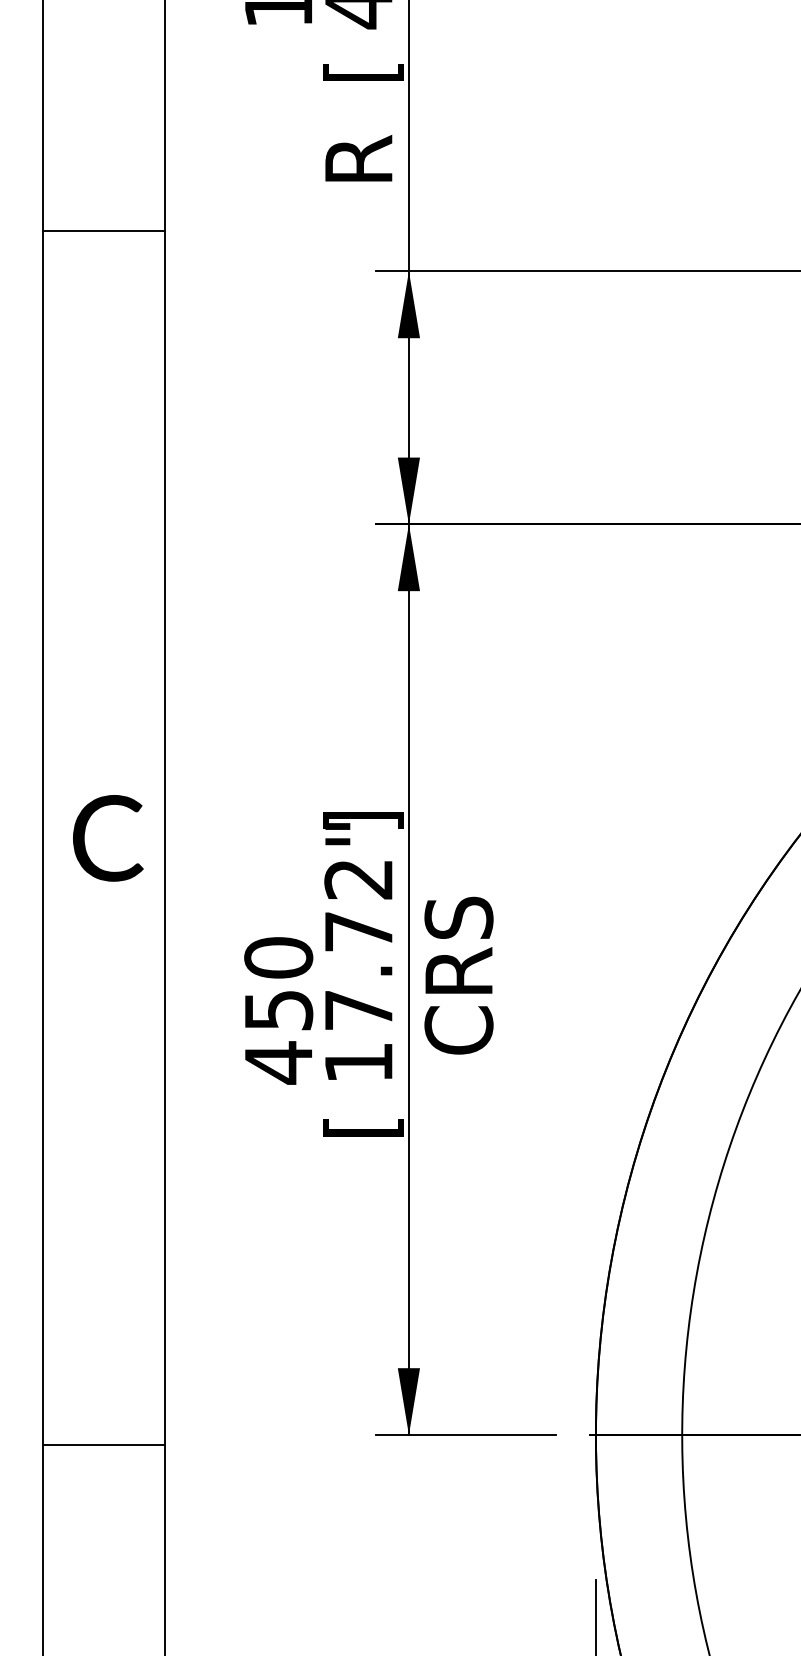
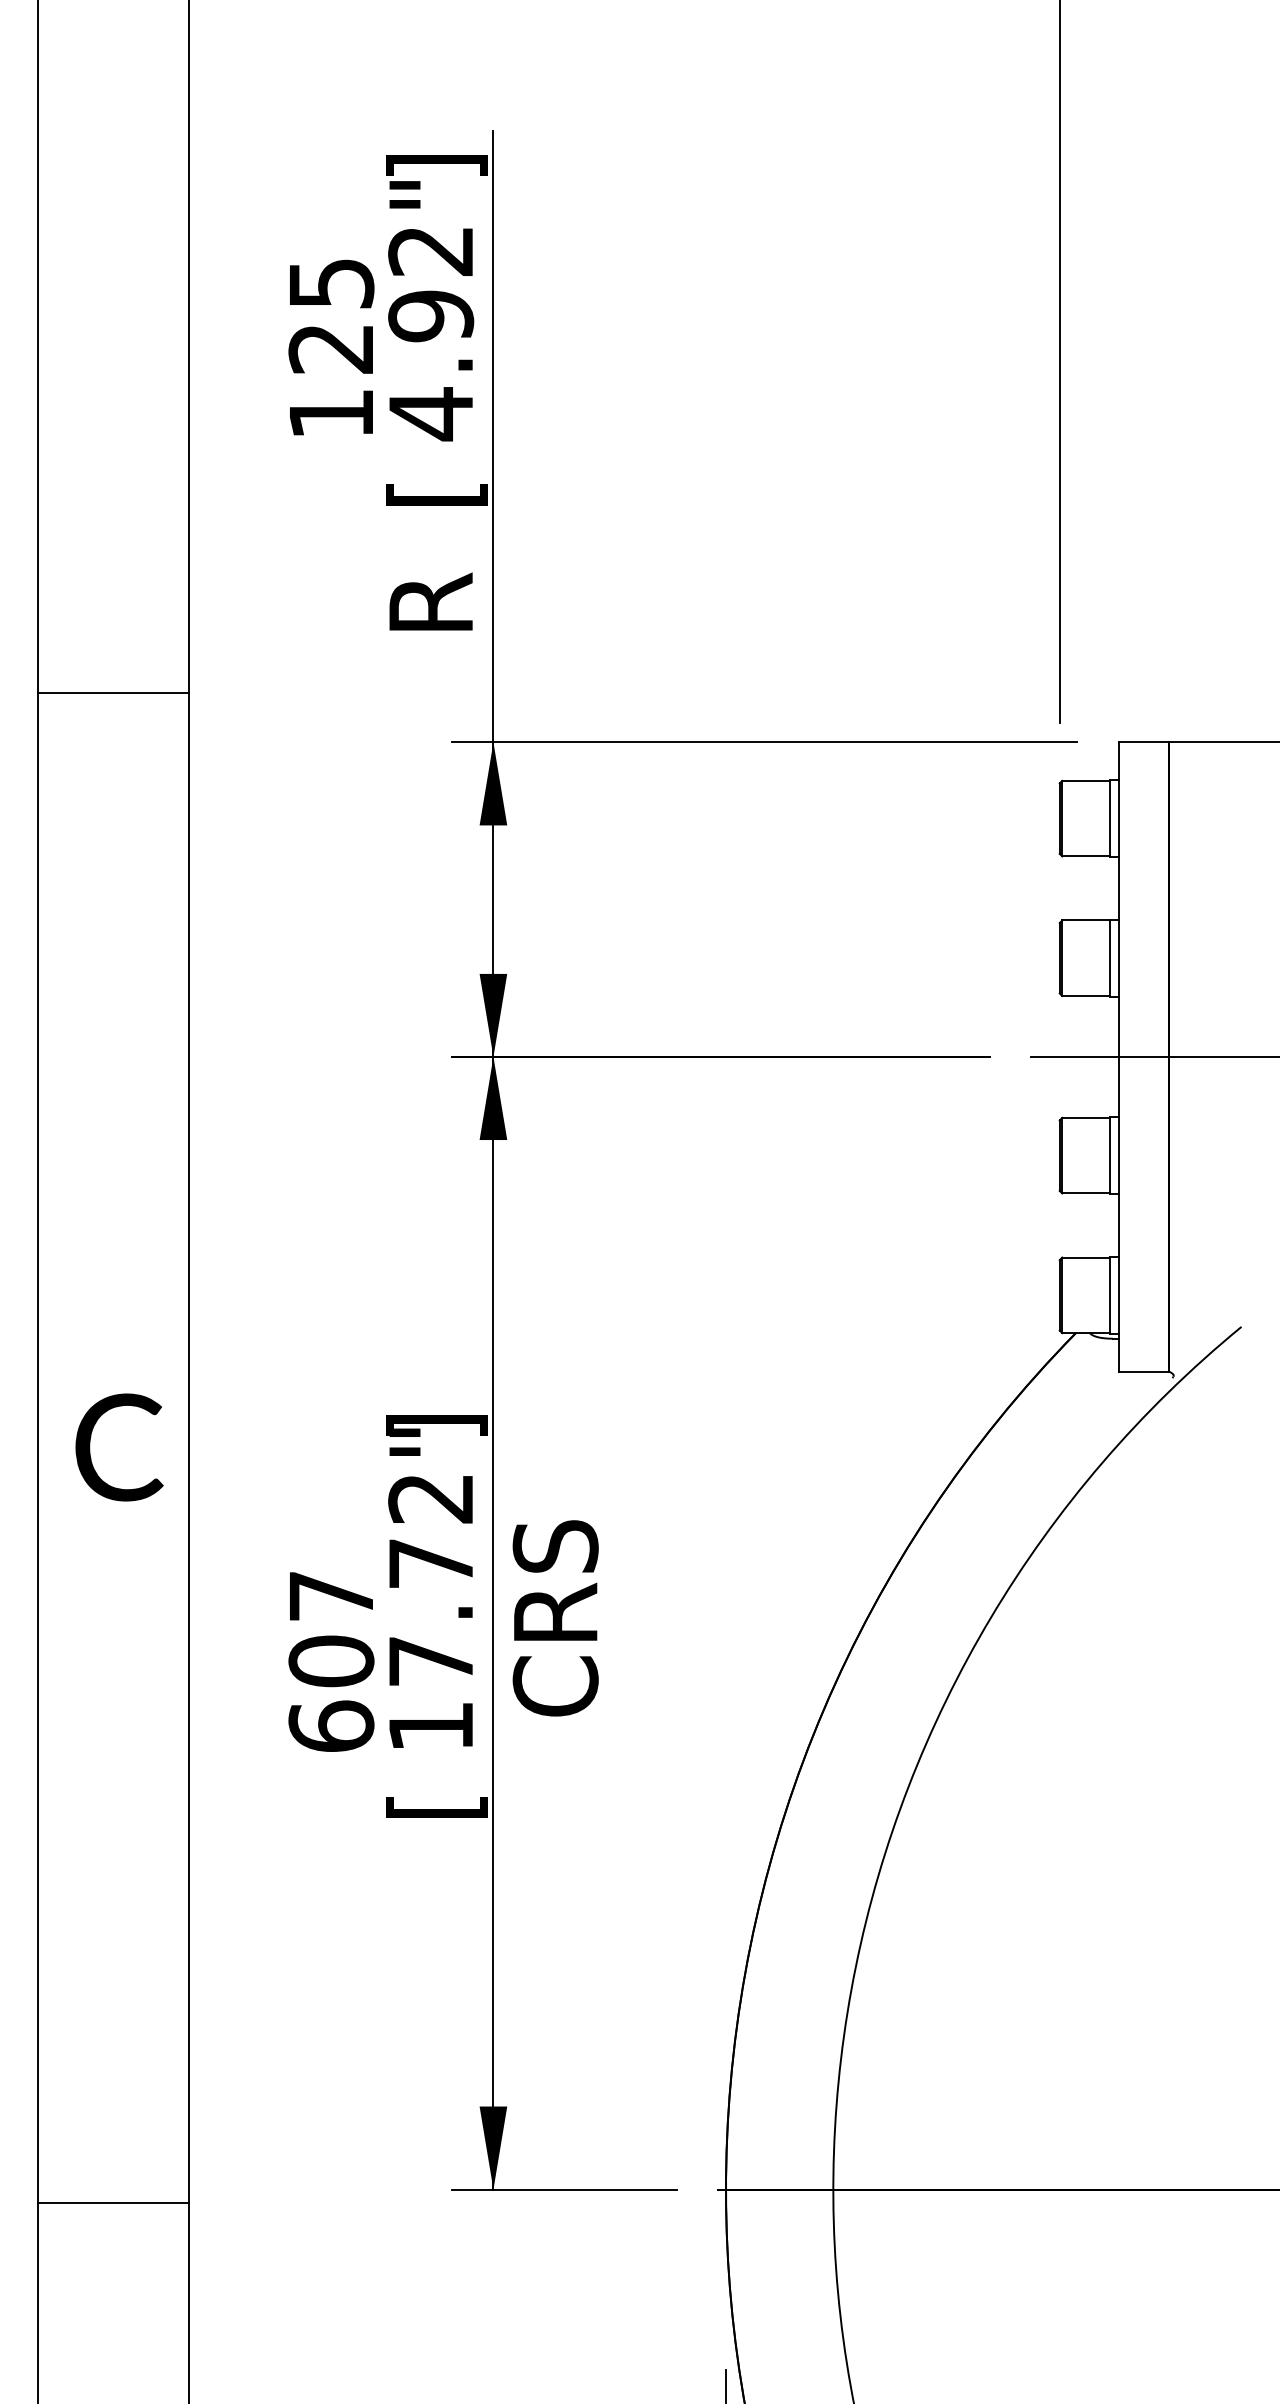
text: (278, 1011) -> (331, 1662), 450 -> 607

